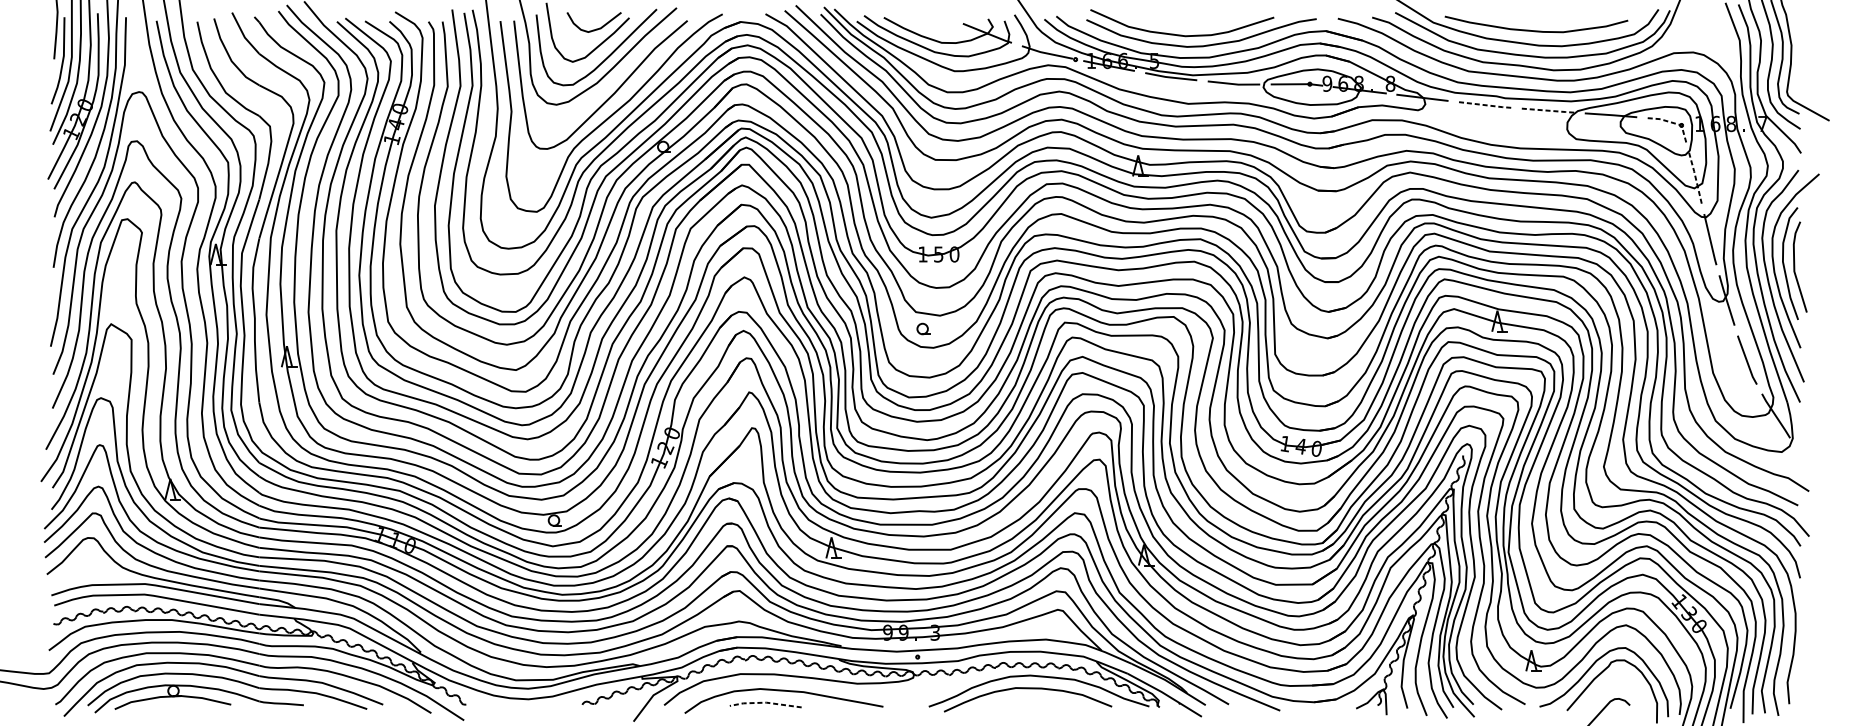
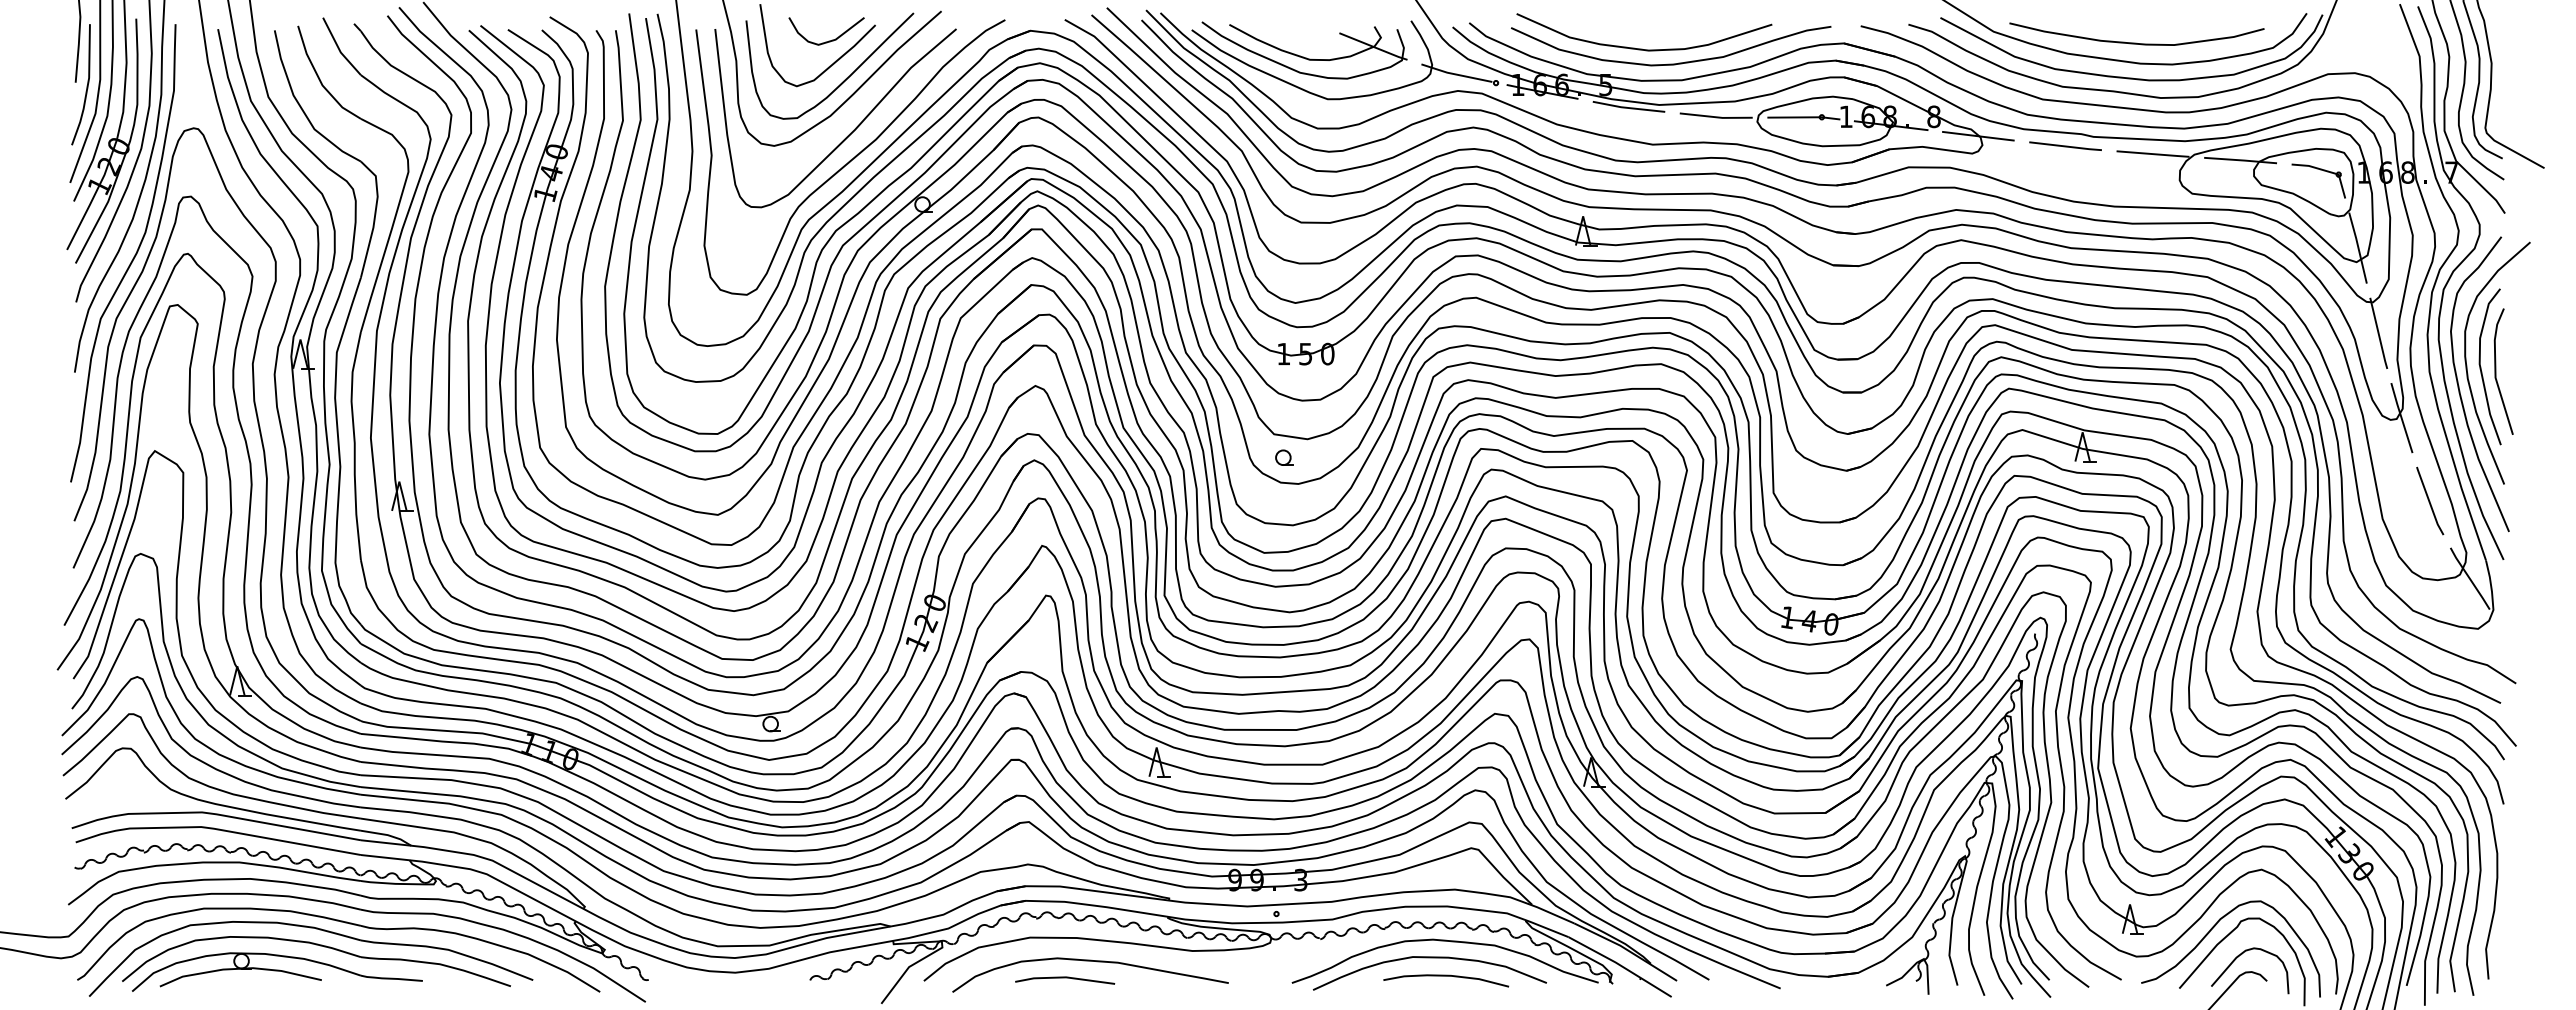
text: (1326, 83) -> (1845, 116), 9 -> 1
line: (1485, 105) -> (2066, 146), dashed -> solid
line: (1549, 110) -> (2154, 154), dashed -> solid
line: (1673, 123) -> (2327, 171), dashed -> solid
line: (1695, 178) -> (2358, 248), dashed -> solid
curve: (1611, 686) -> (2241, 955), added
line: (765, 702) -> (1064, 977), dashed -> solid
curve: (1039, 702) -> (1446, 976), added

